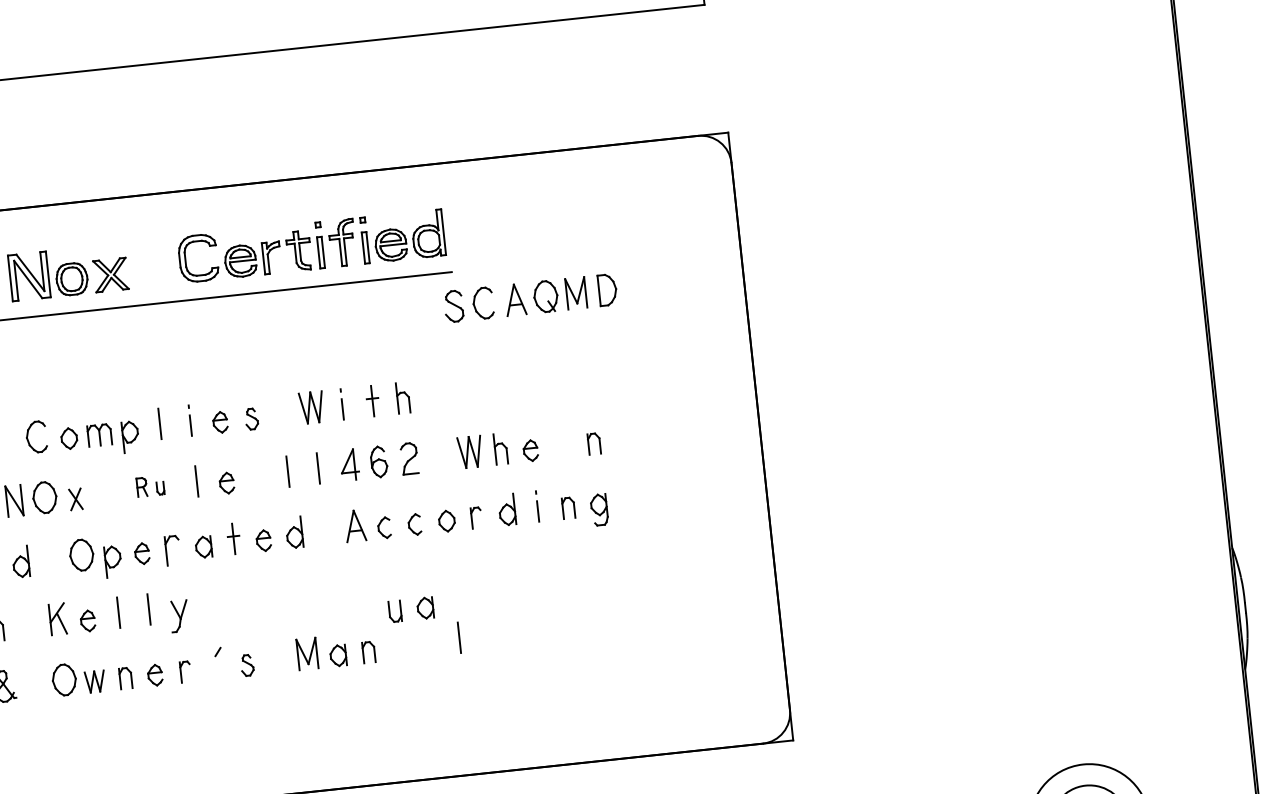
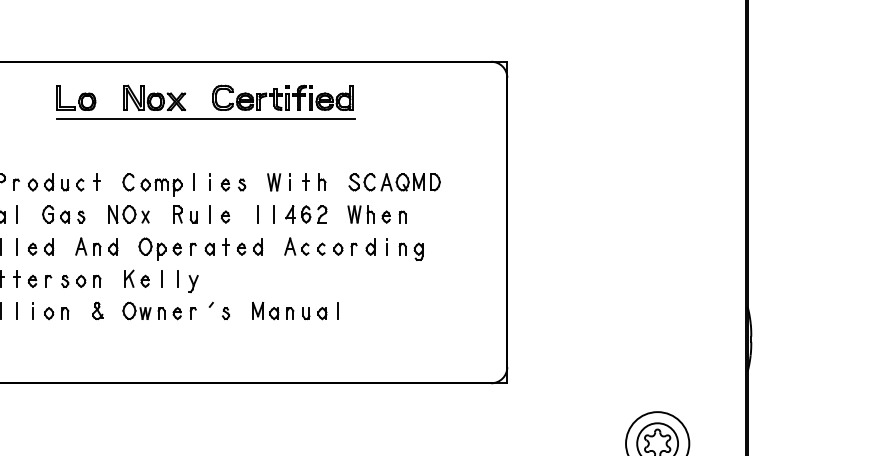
part: (530, 298) -> (394, 182), moved
part: (593, 442) -> (402, 216), moved
part: (150, 486) -> (185, 214), size x1.67
part: (170, 549) -> (192, 248), size x0.71
part: (410, 609) -> (314, 313), moved

